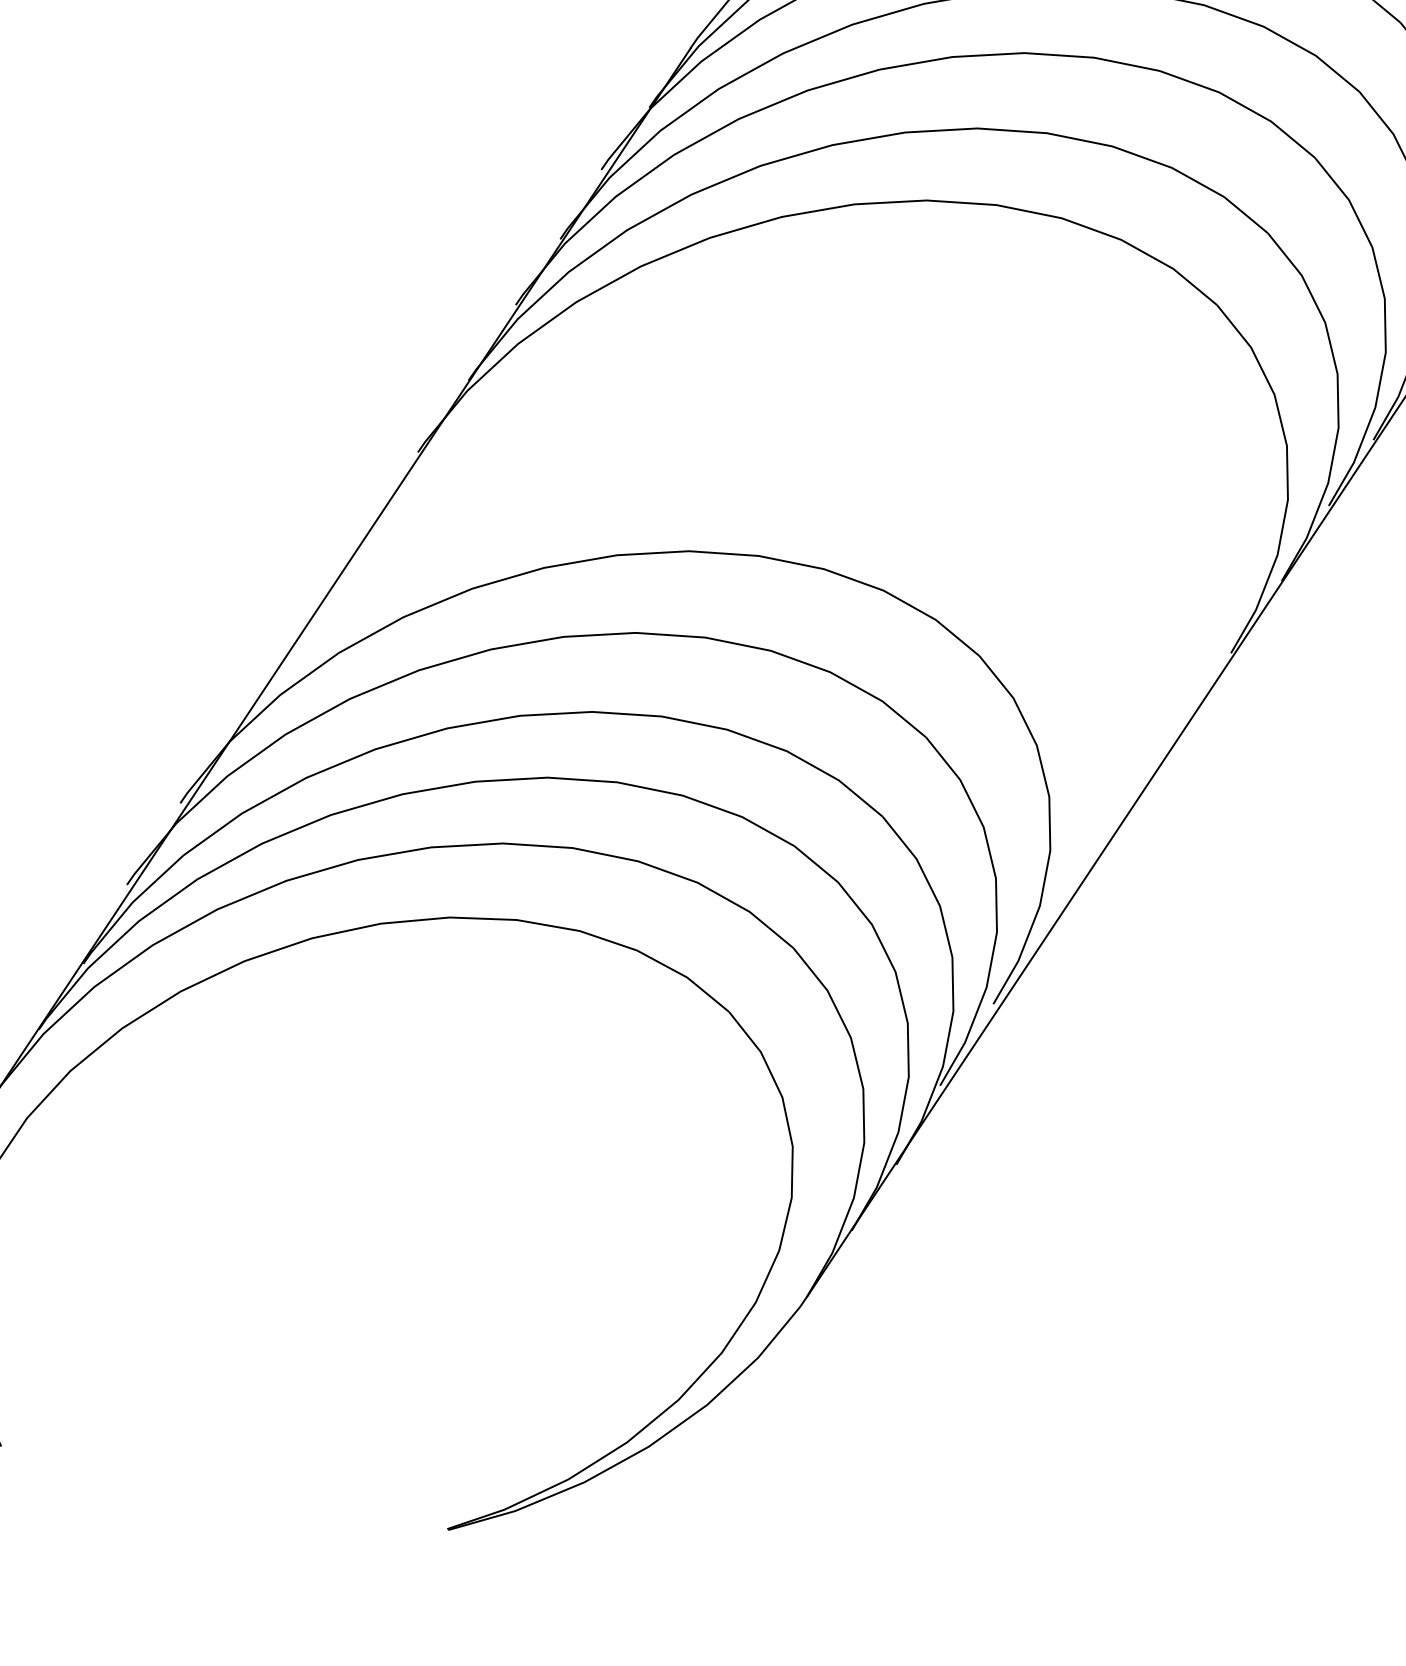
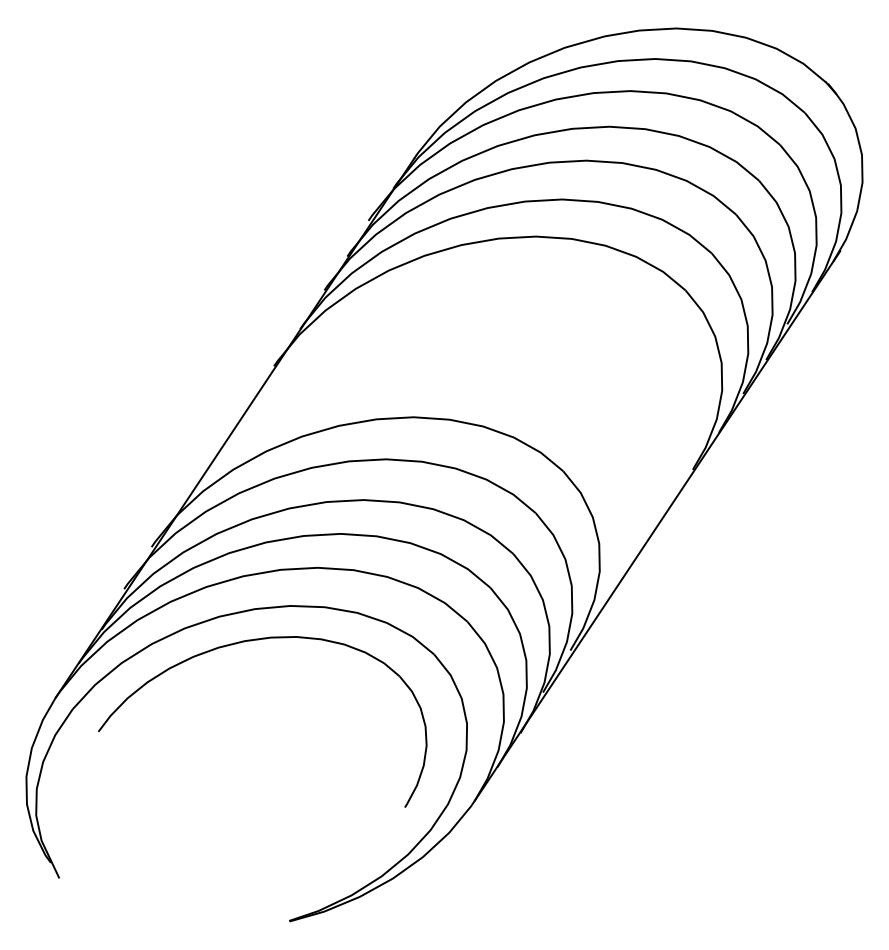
part: (374, 986) -> (251, 641), added

